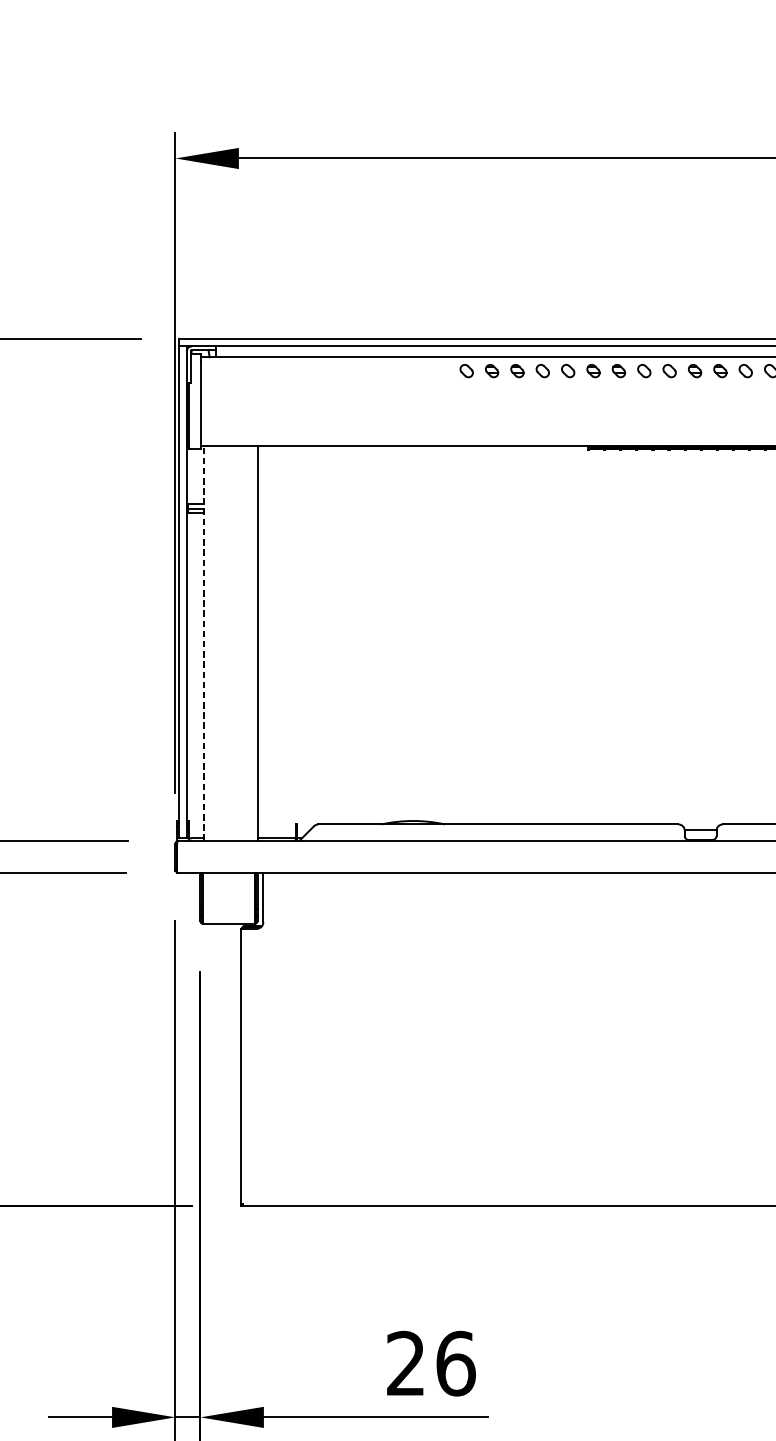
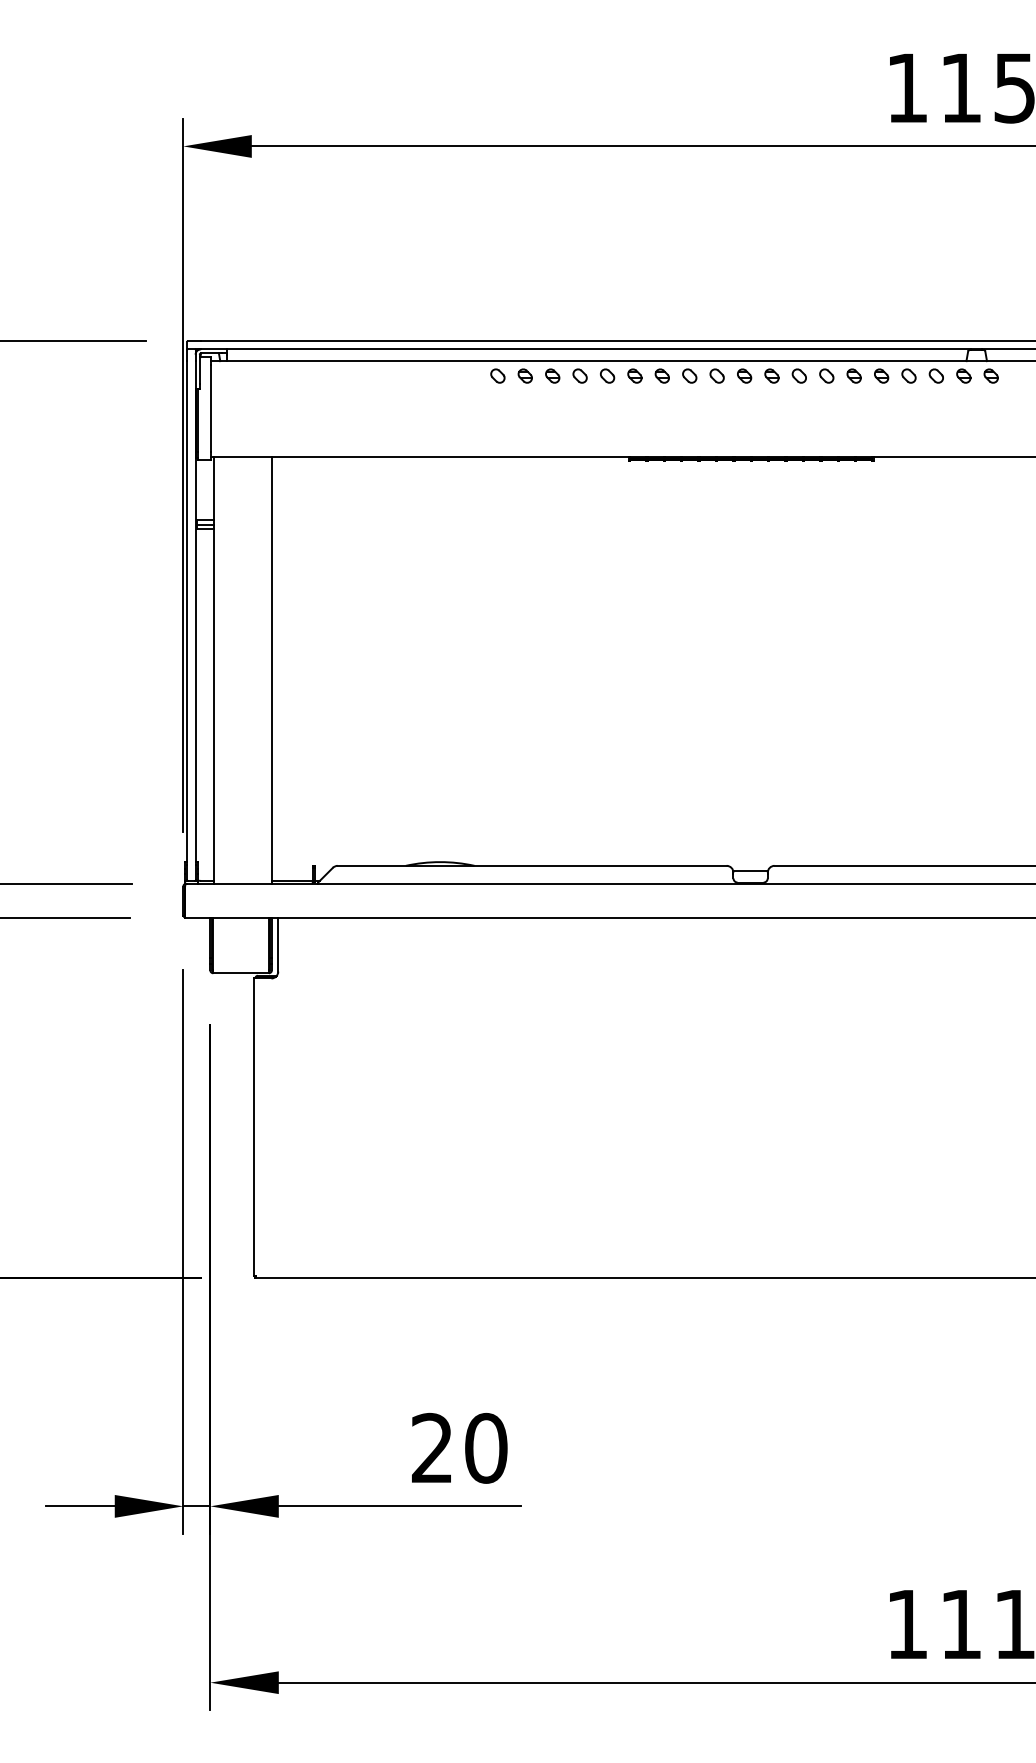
line: (203, 642) -> (213, 669), dashed -> solid
text: (456, 1362) -> (486, 1447), 26 -> 20

